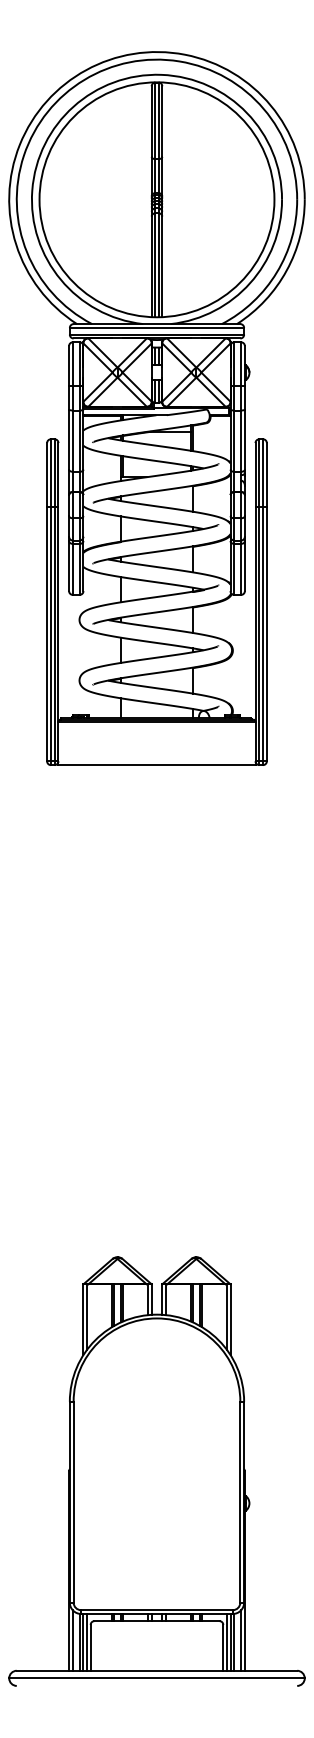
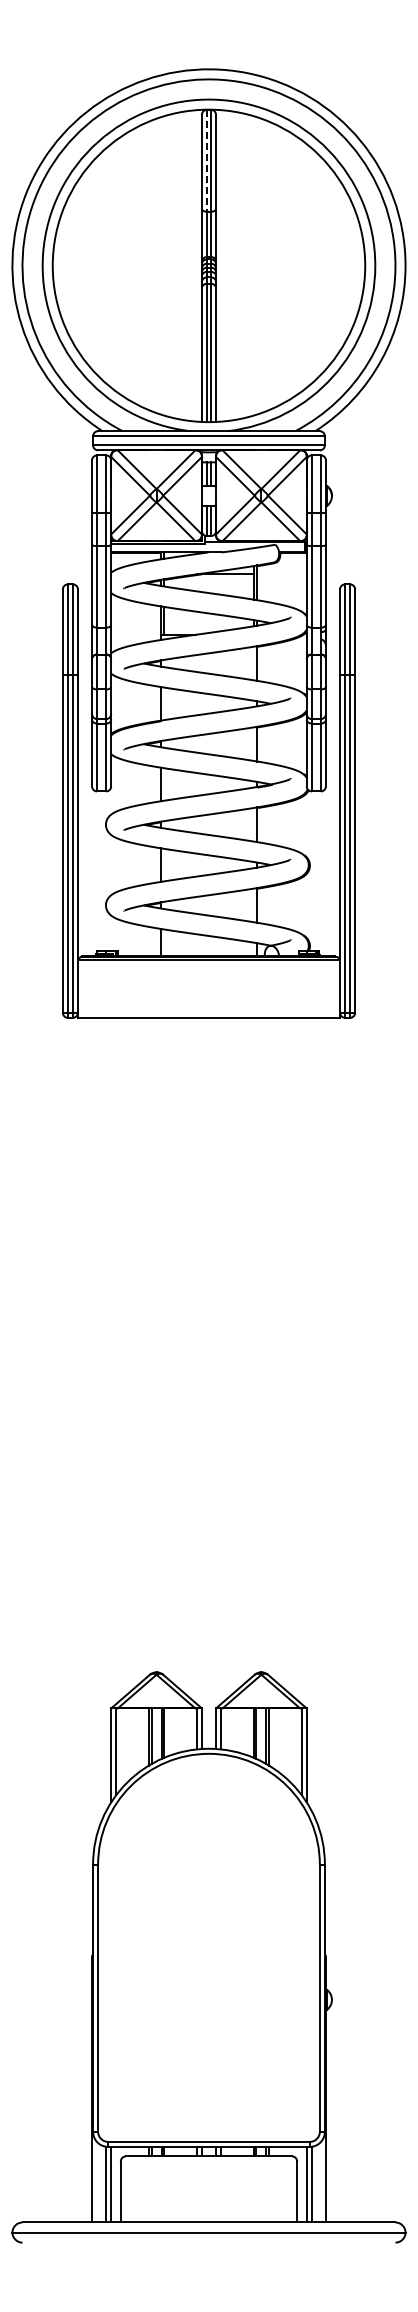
line: (155, 120) -> (206, 160), solid -> dashed
line: (73, 1640) -> (97, 2182), removed
line: (240, 1640) -> (320, 2182), removed
line: (87, 1642) -> (116, 2184), removed
line: (226, 1642) -> (301, 2184), removed

